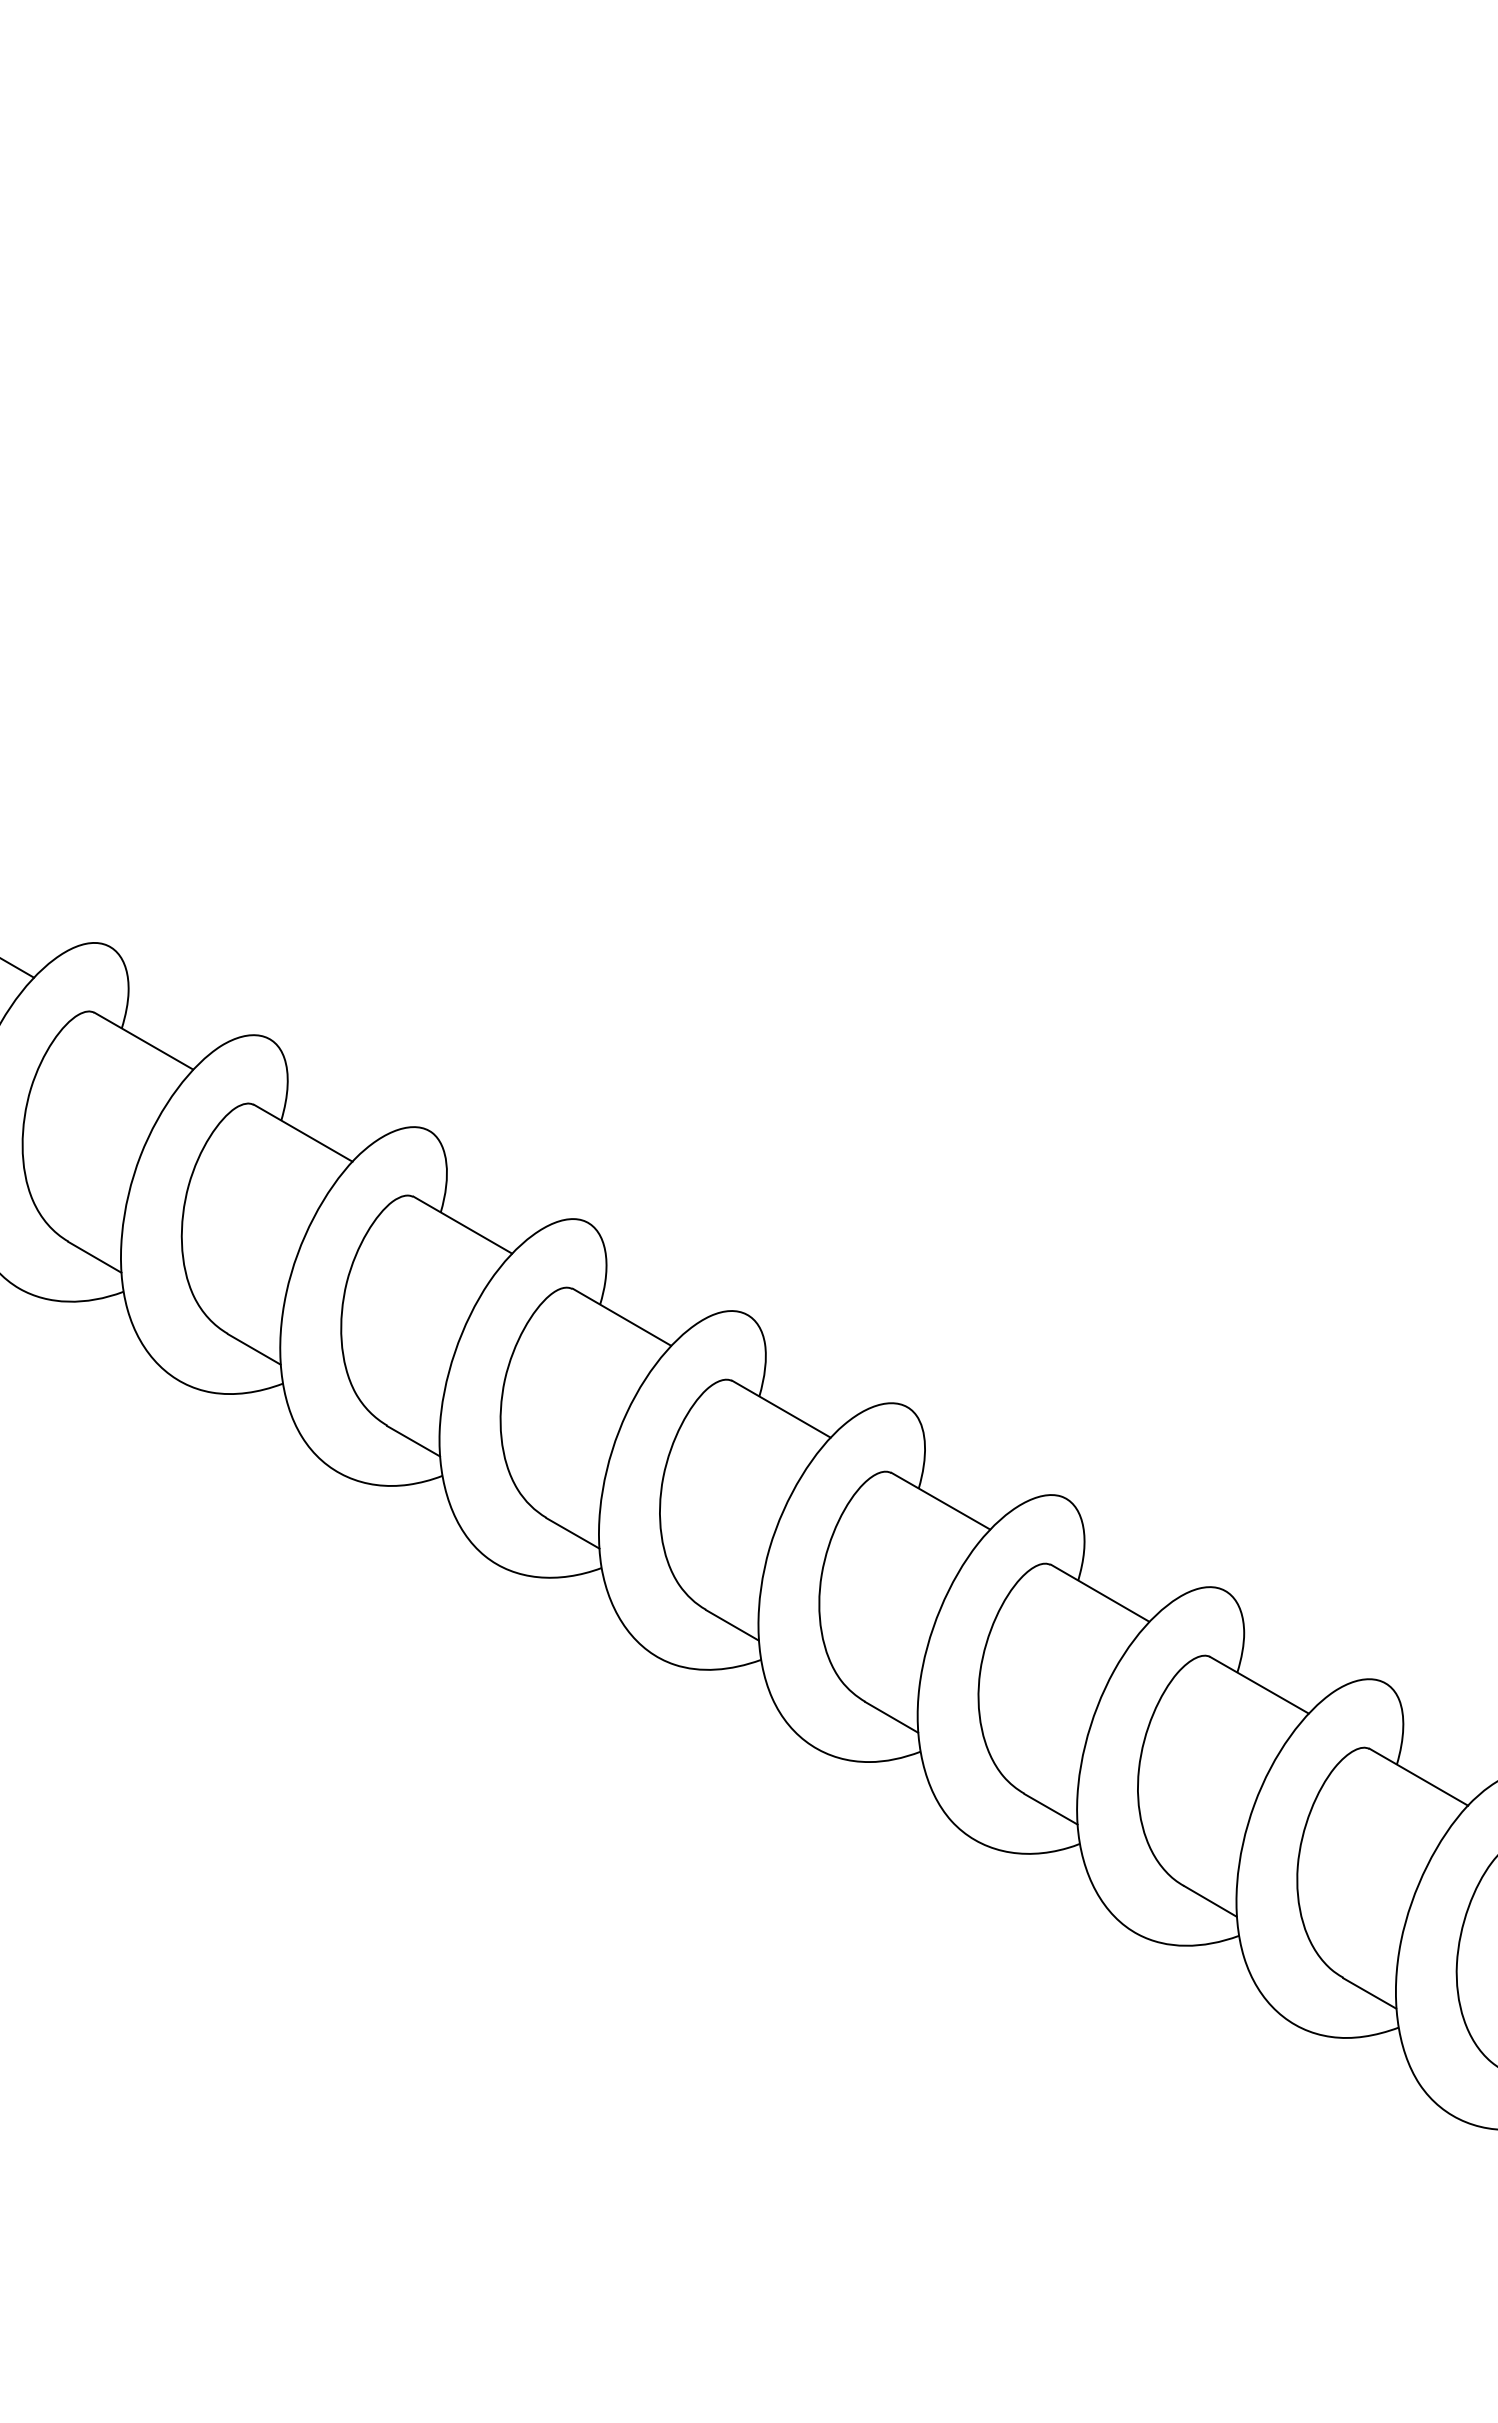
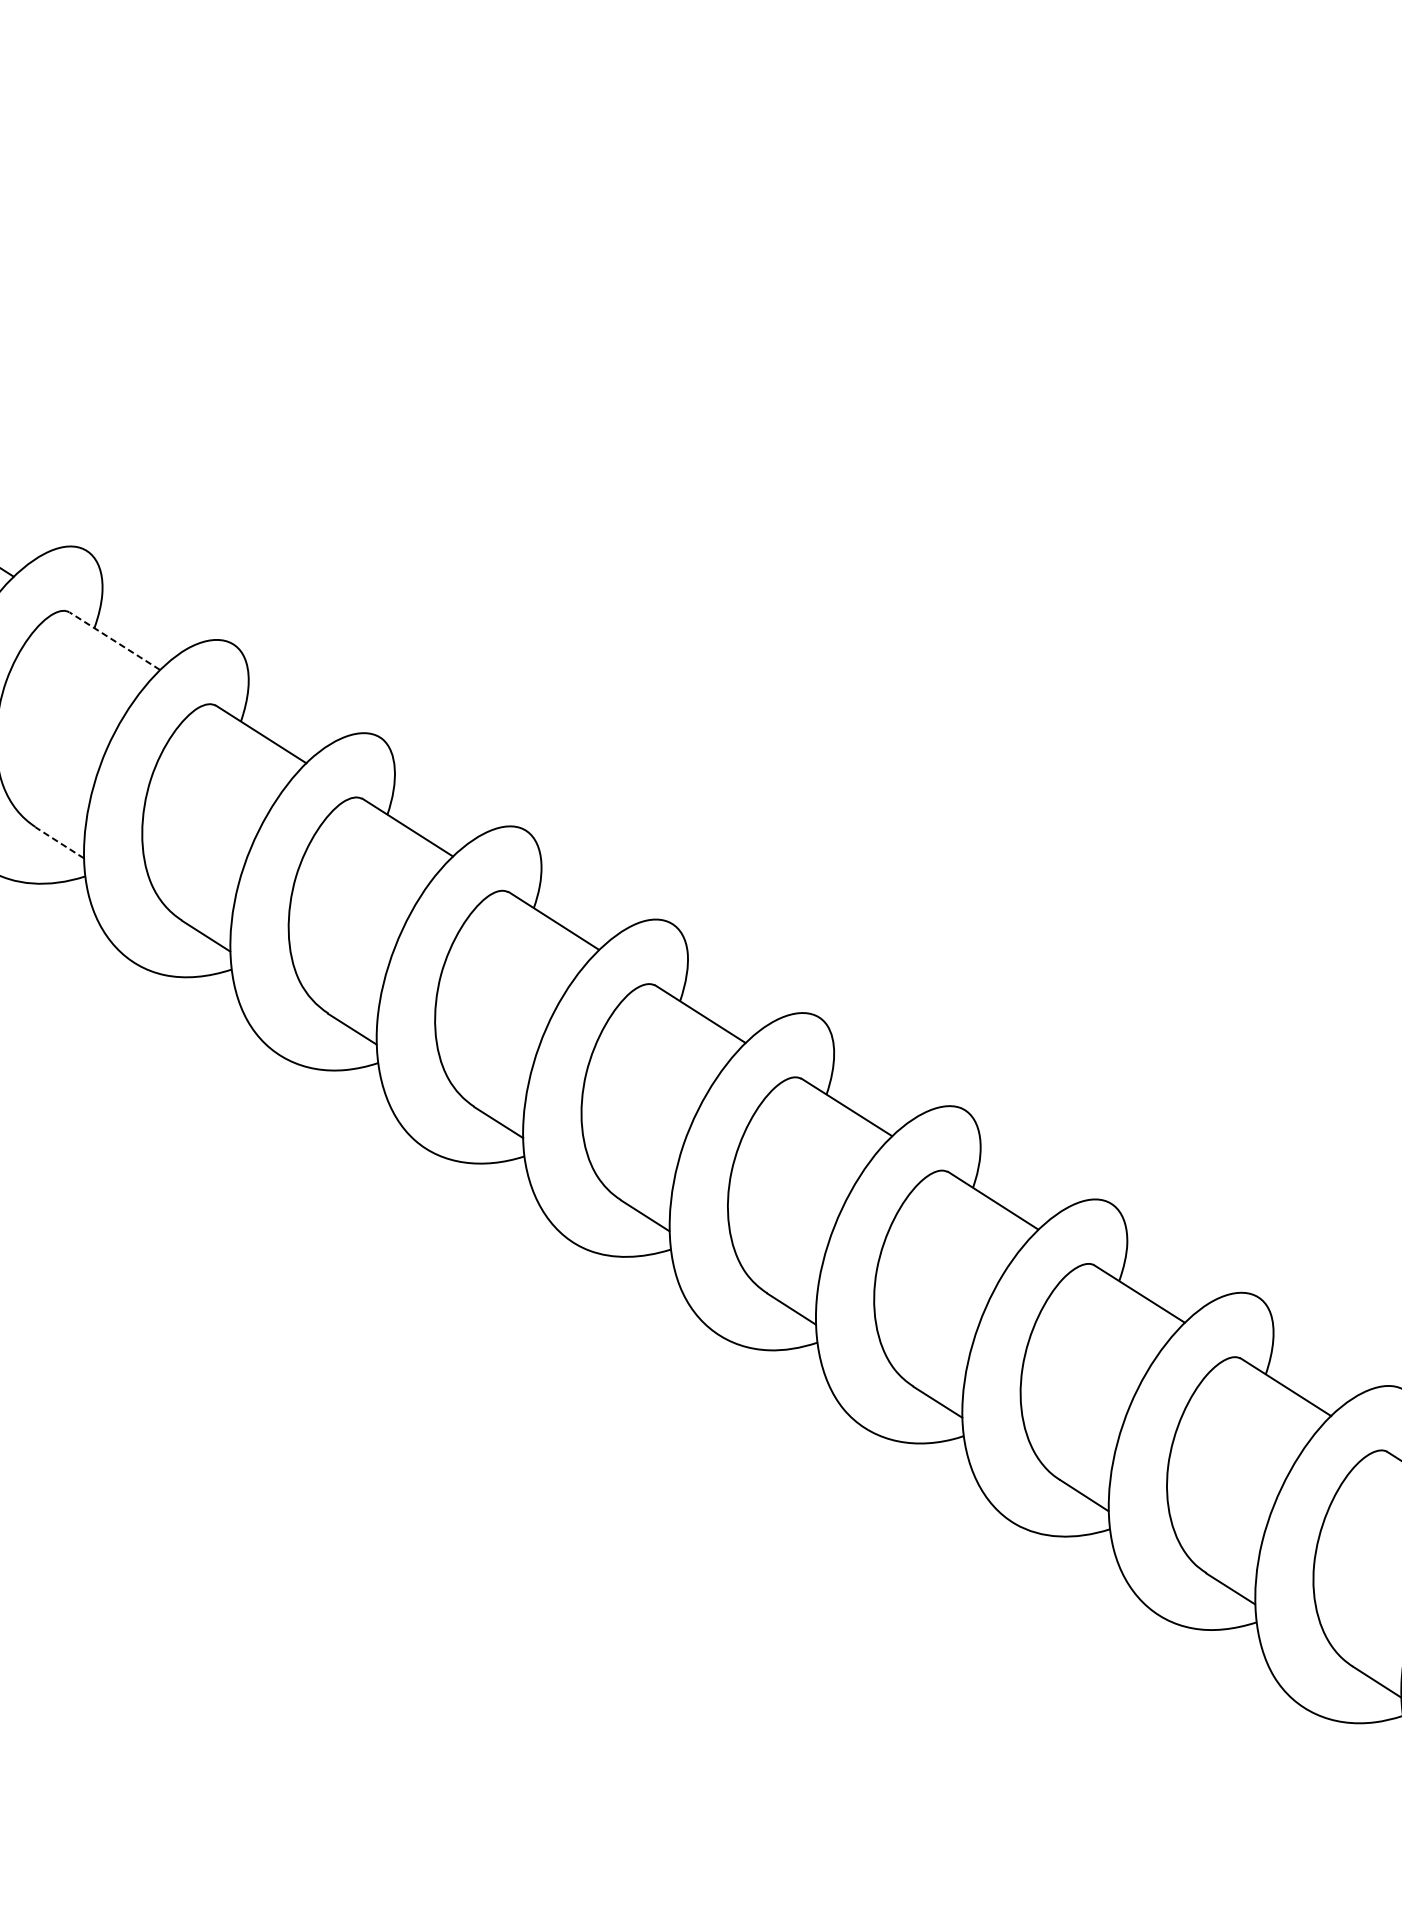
line: (143, 1041) -> (114, 641), solid -> dashed
line: (94, 1257) -> (59, 842), solid -> dashed

